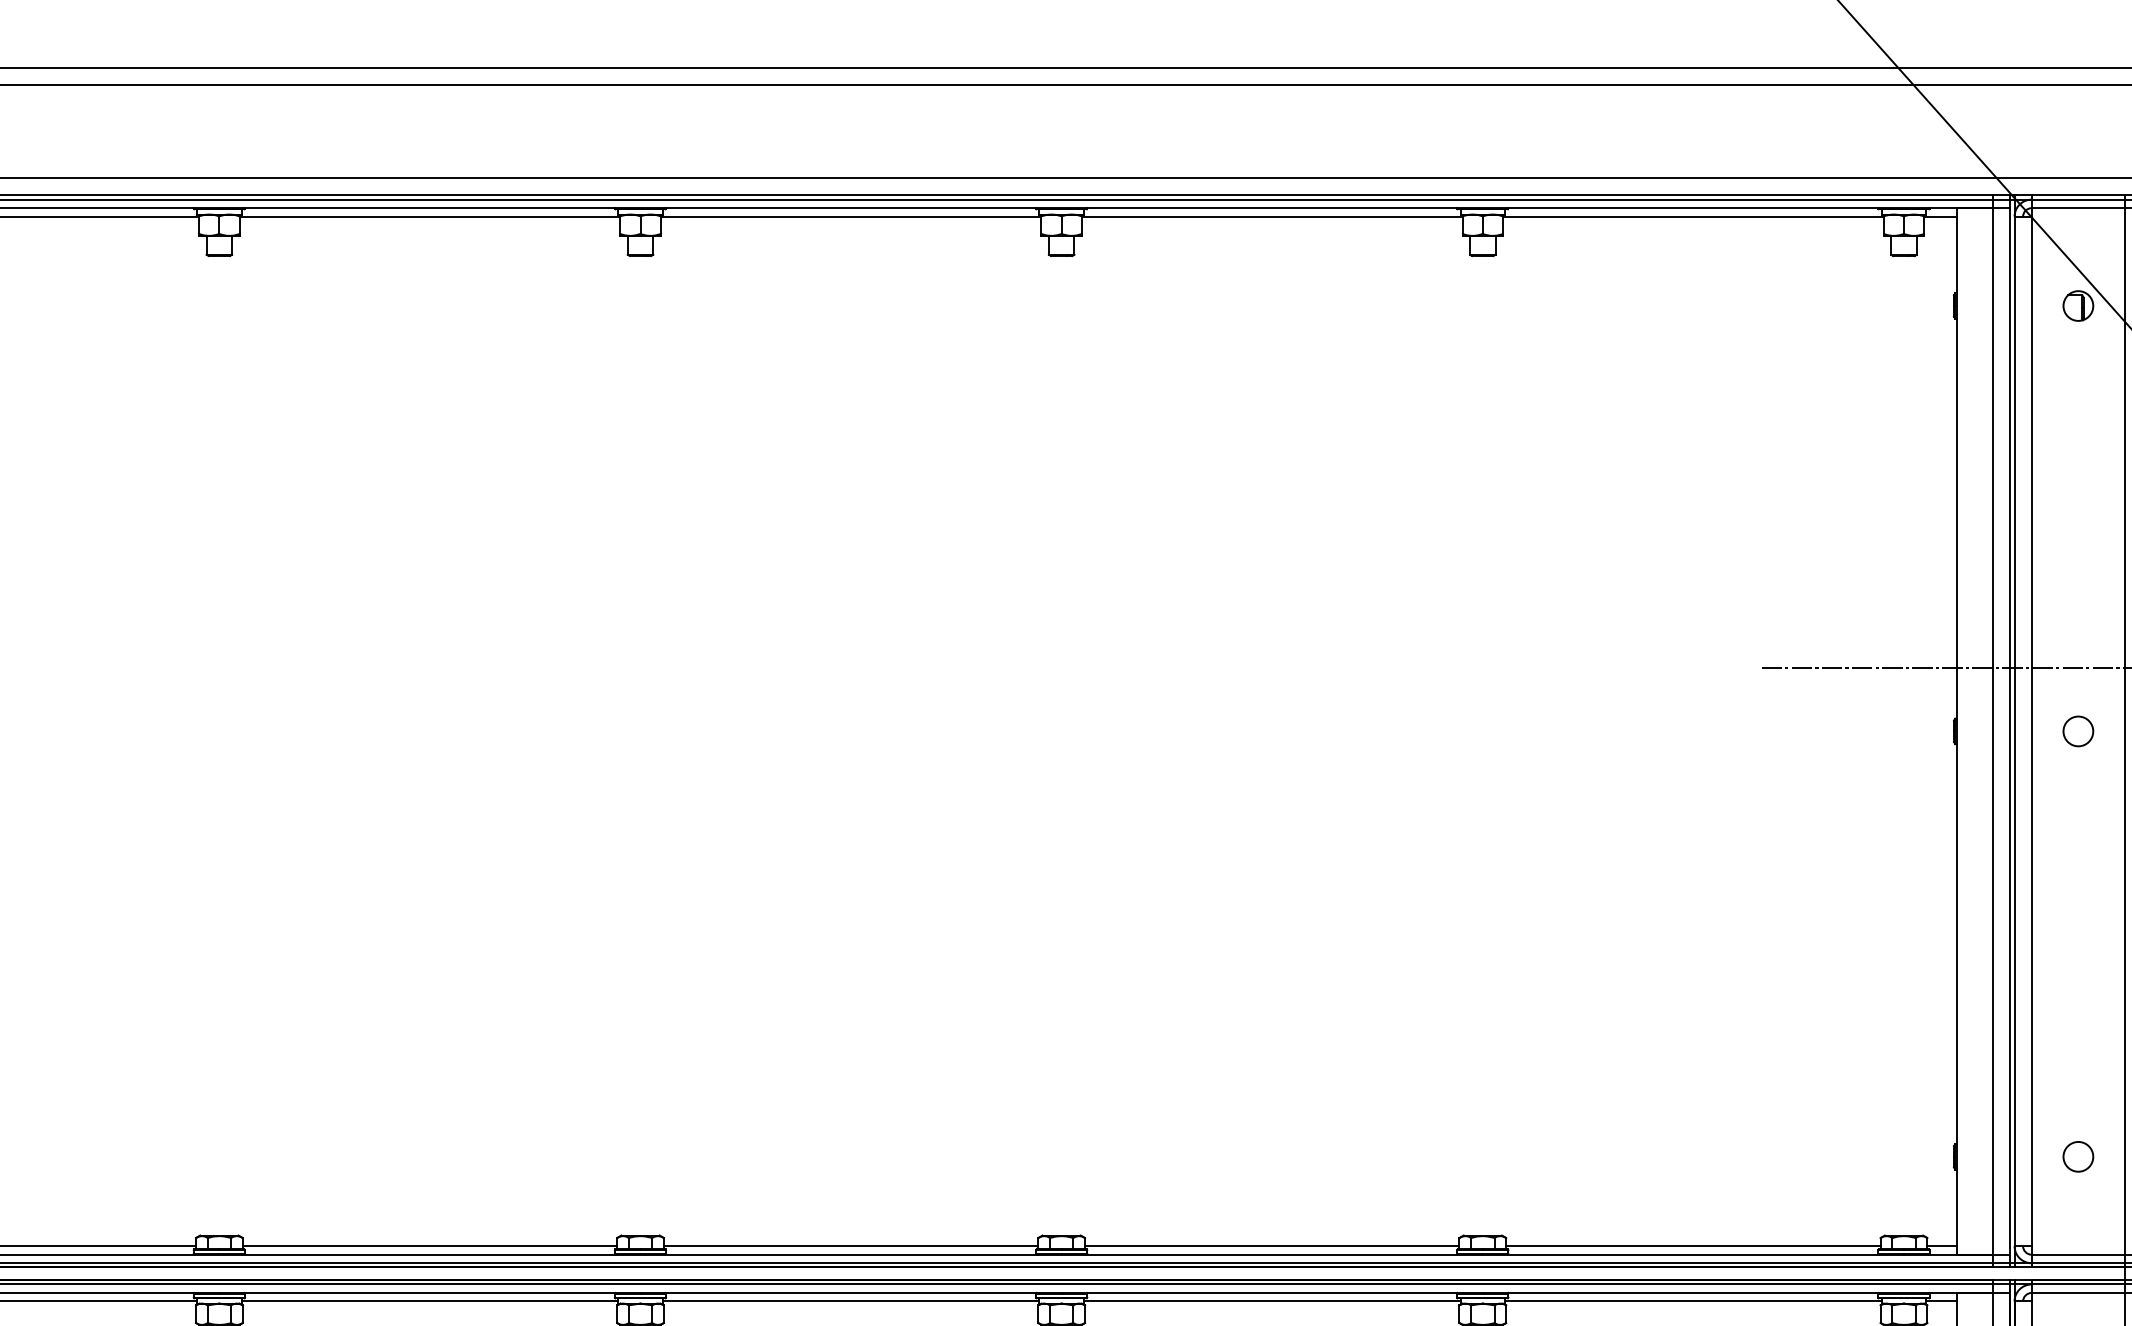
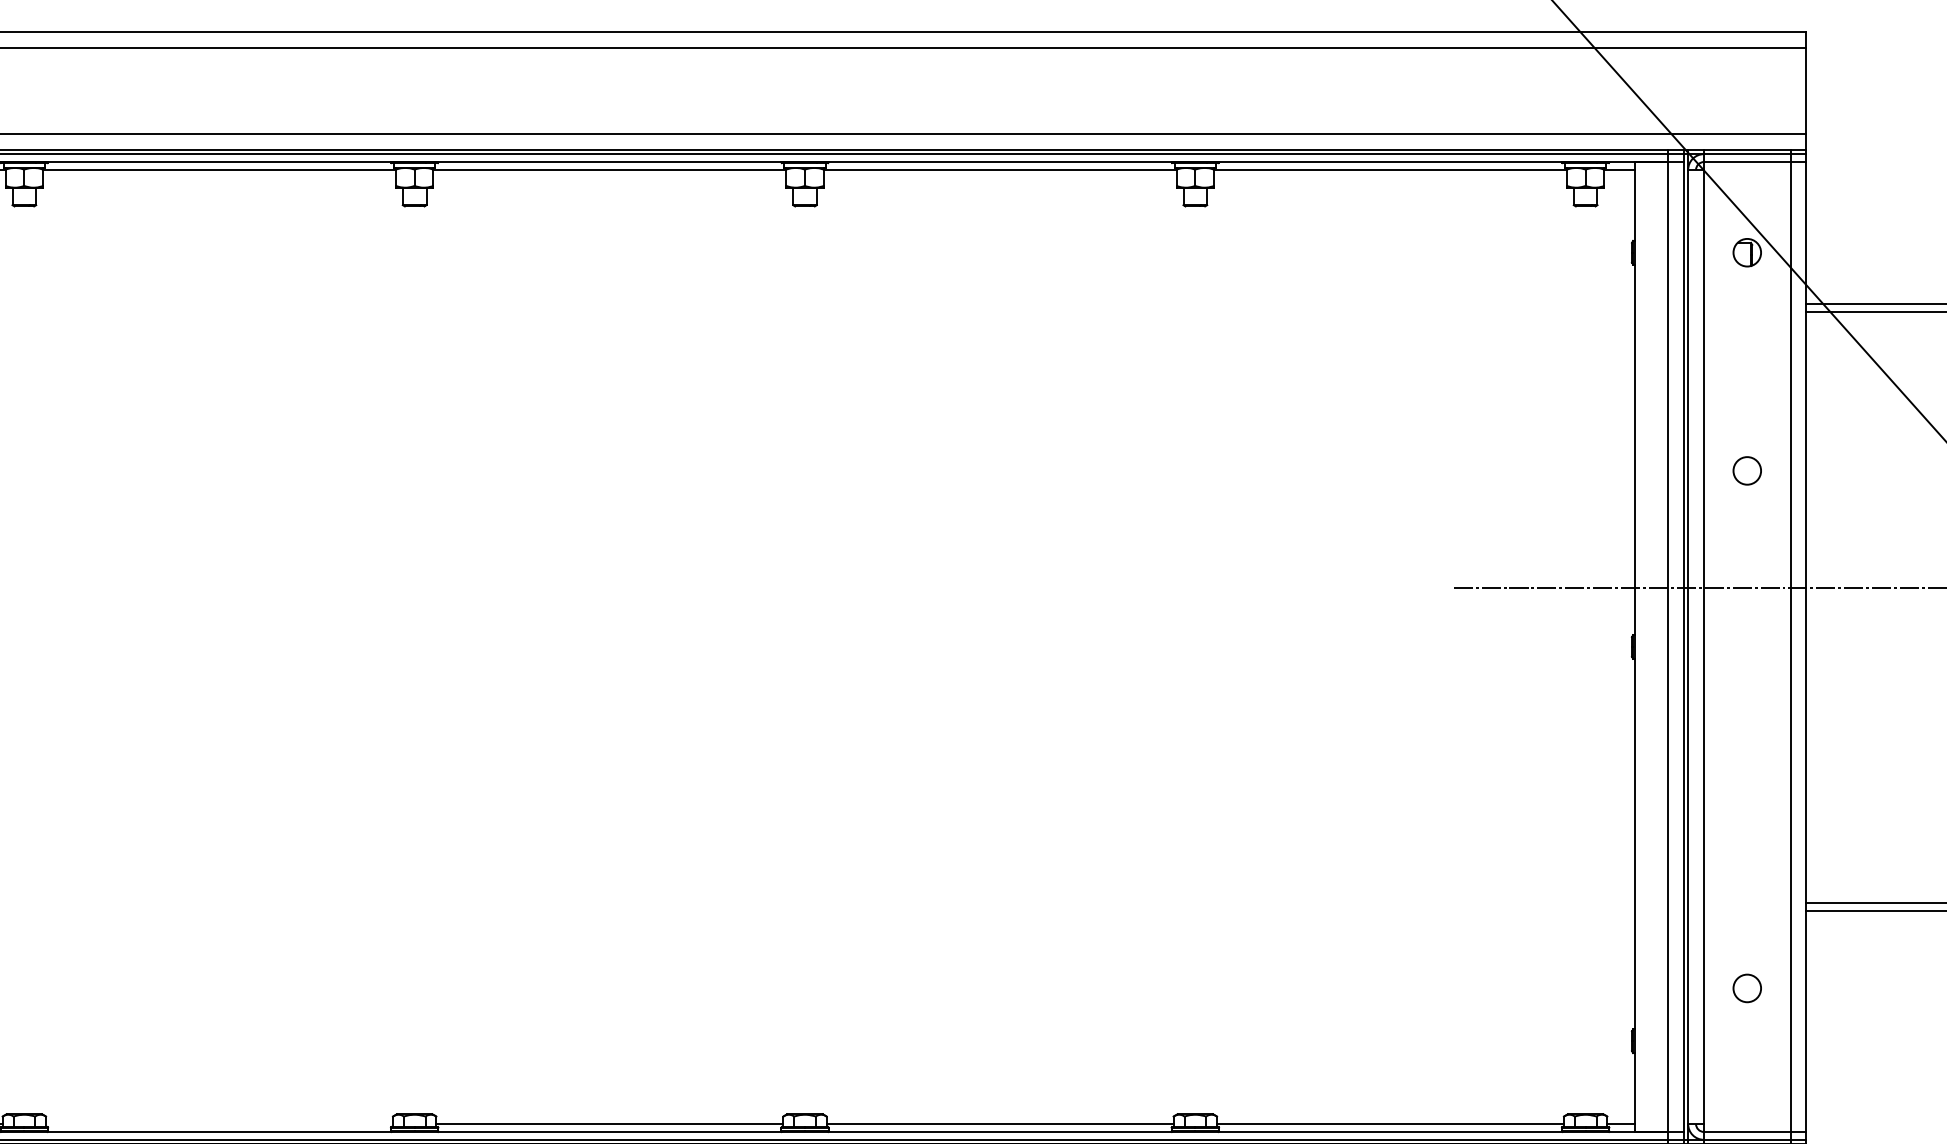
circle: (2078, 731) -> (1747, 470), moved
circle: (2078, 1156) -> (1747, 988), moved
line: (429, 1246) -> (219, 1124), removed

